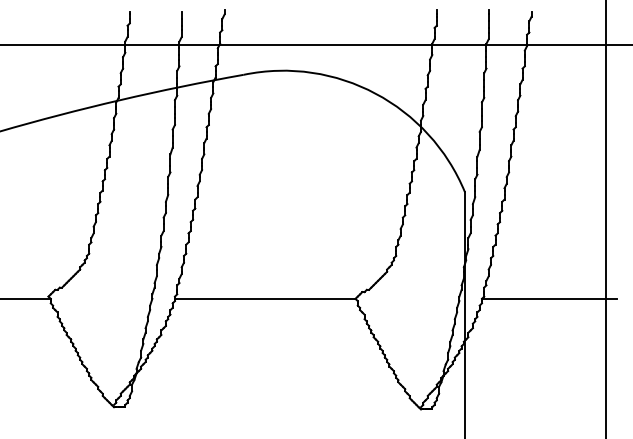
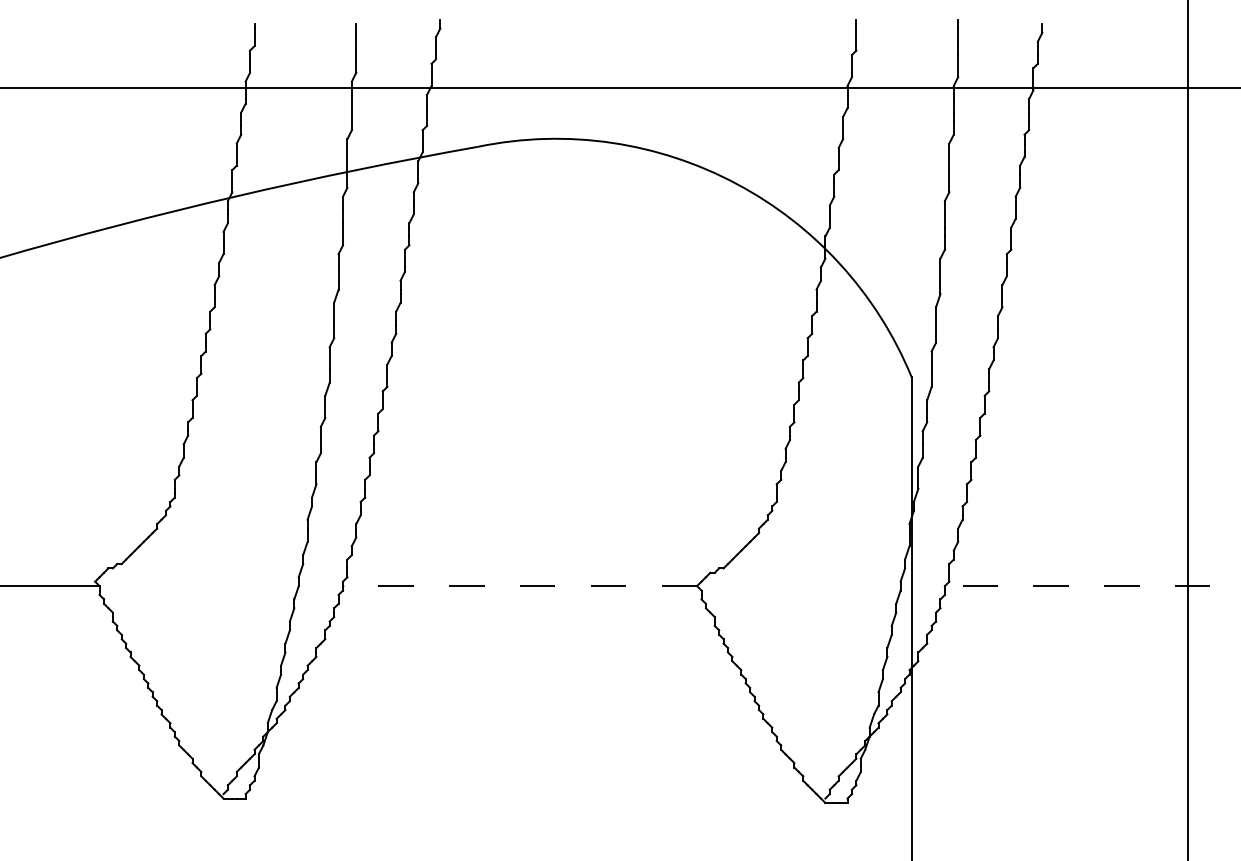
line: (264, 298) -> (518, 585), solid -> dashed
line: (549, 298) -> (1077, 585), solid -> dashed

